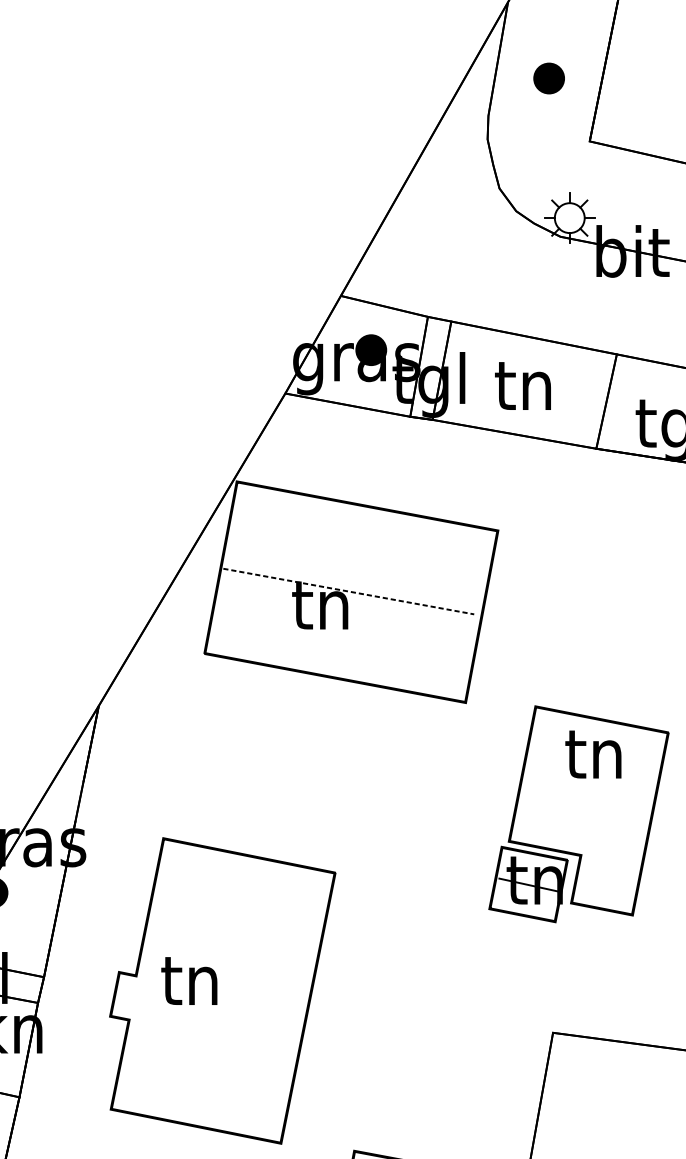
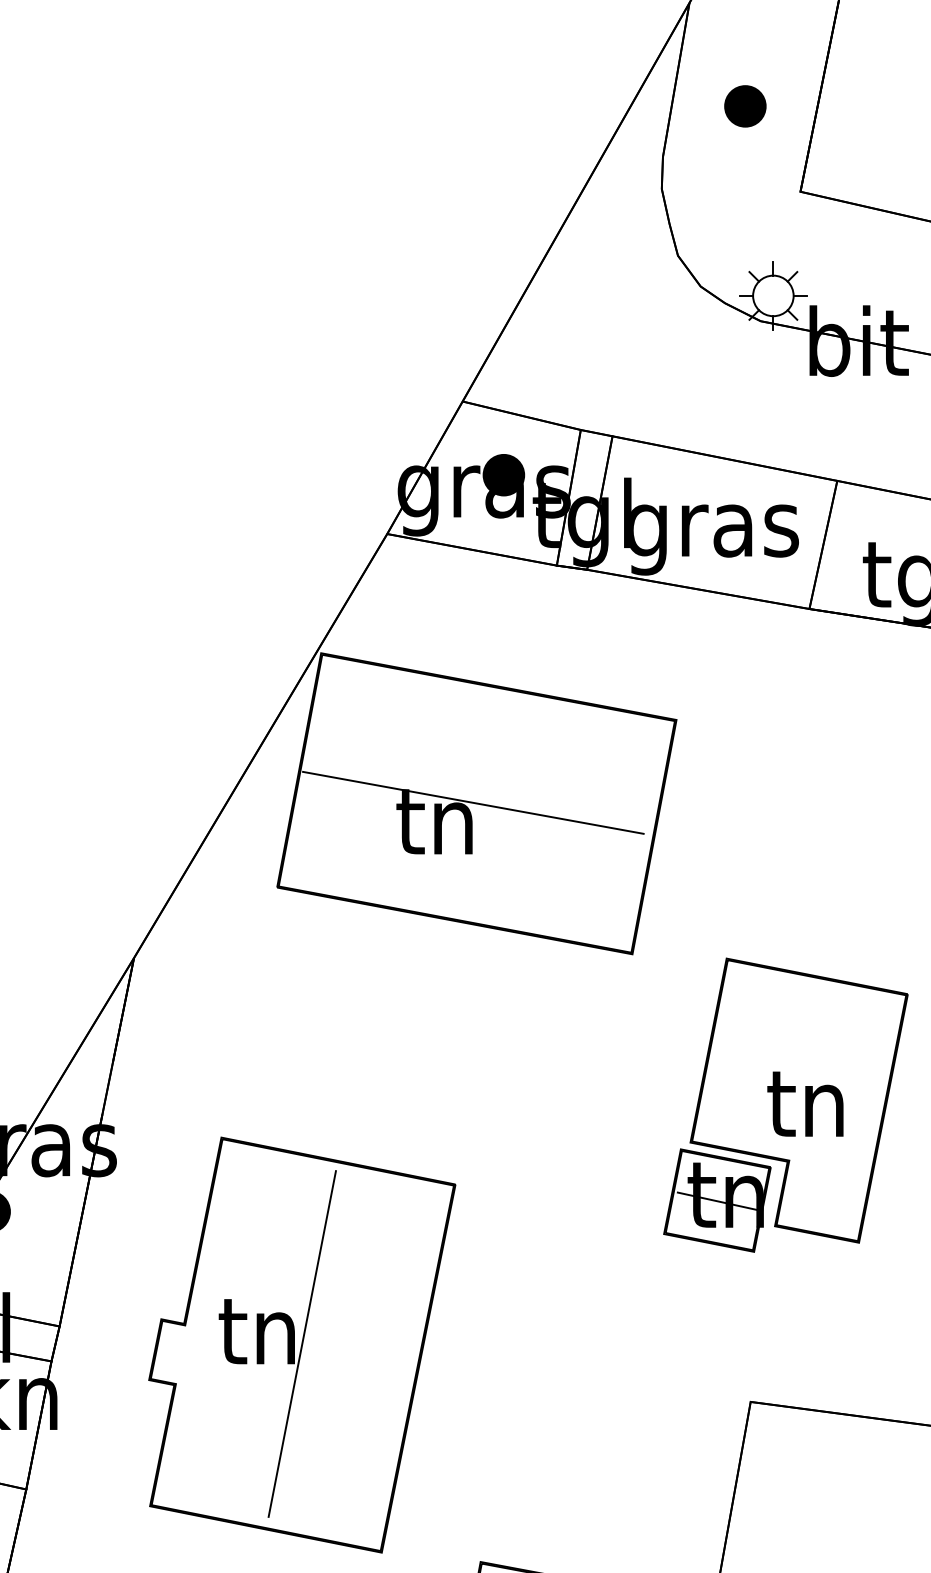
text: (526, 393) -> (714, 533), tn -> gras
line: (348, 591) -> (473, 802), dashed -> solid
text: (593, 754) -> (805, 1103), moved
line: (222, 989) -> (301, 1343), added

